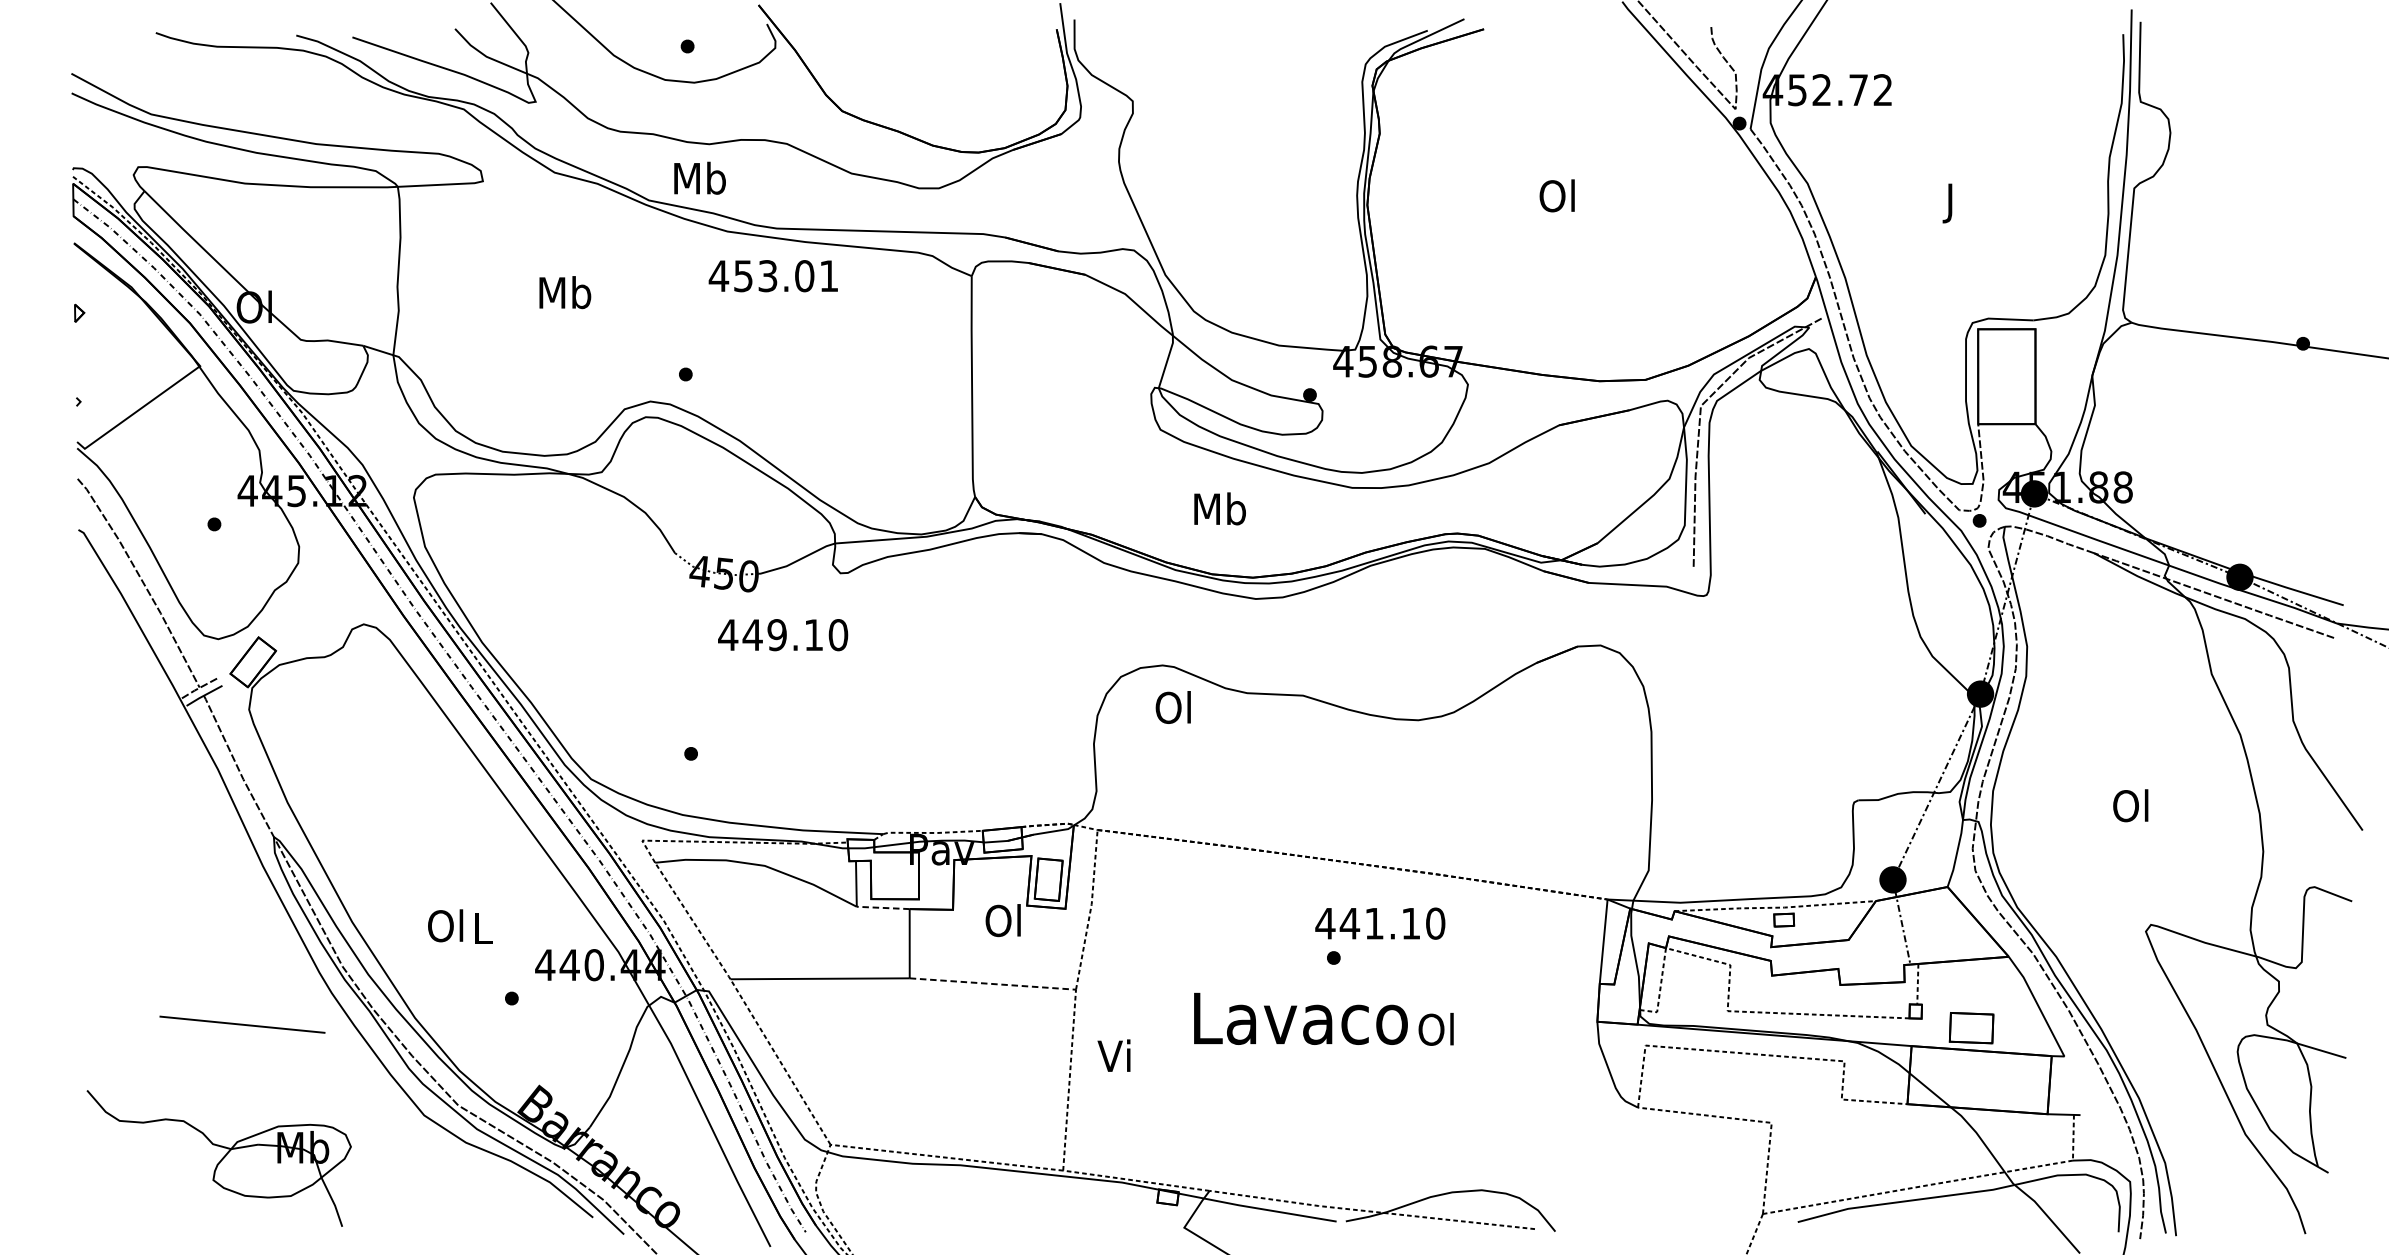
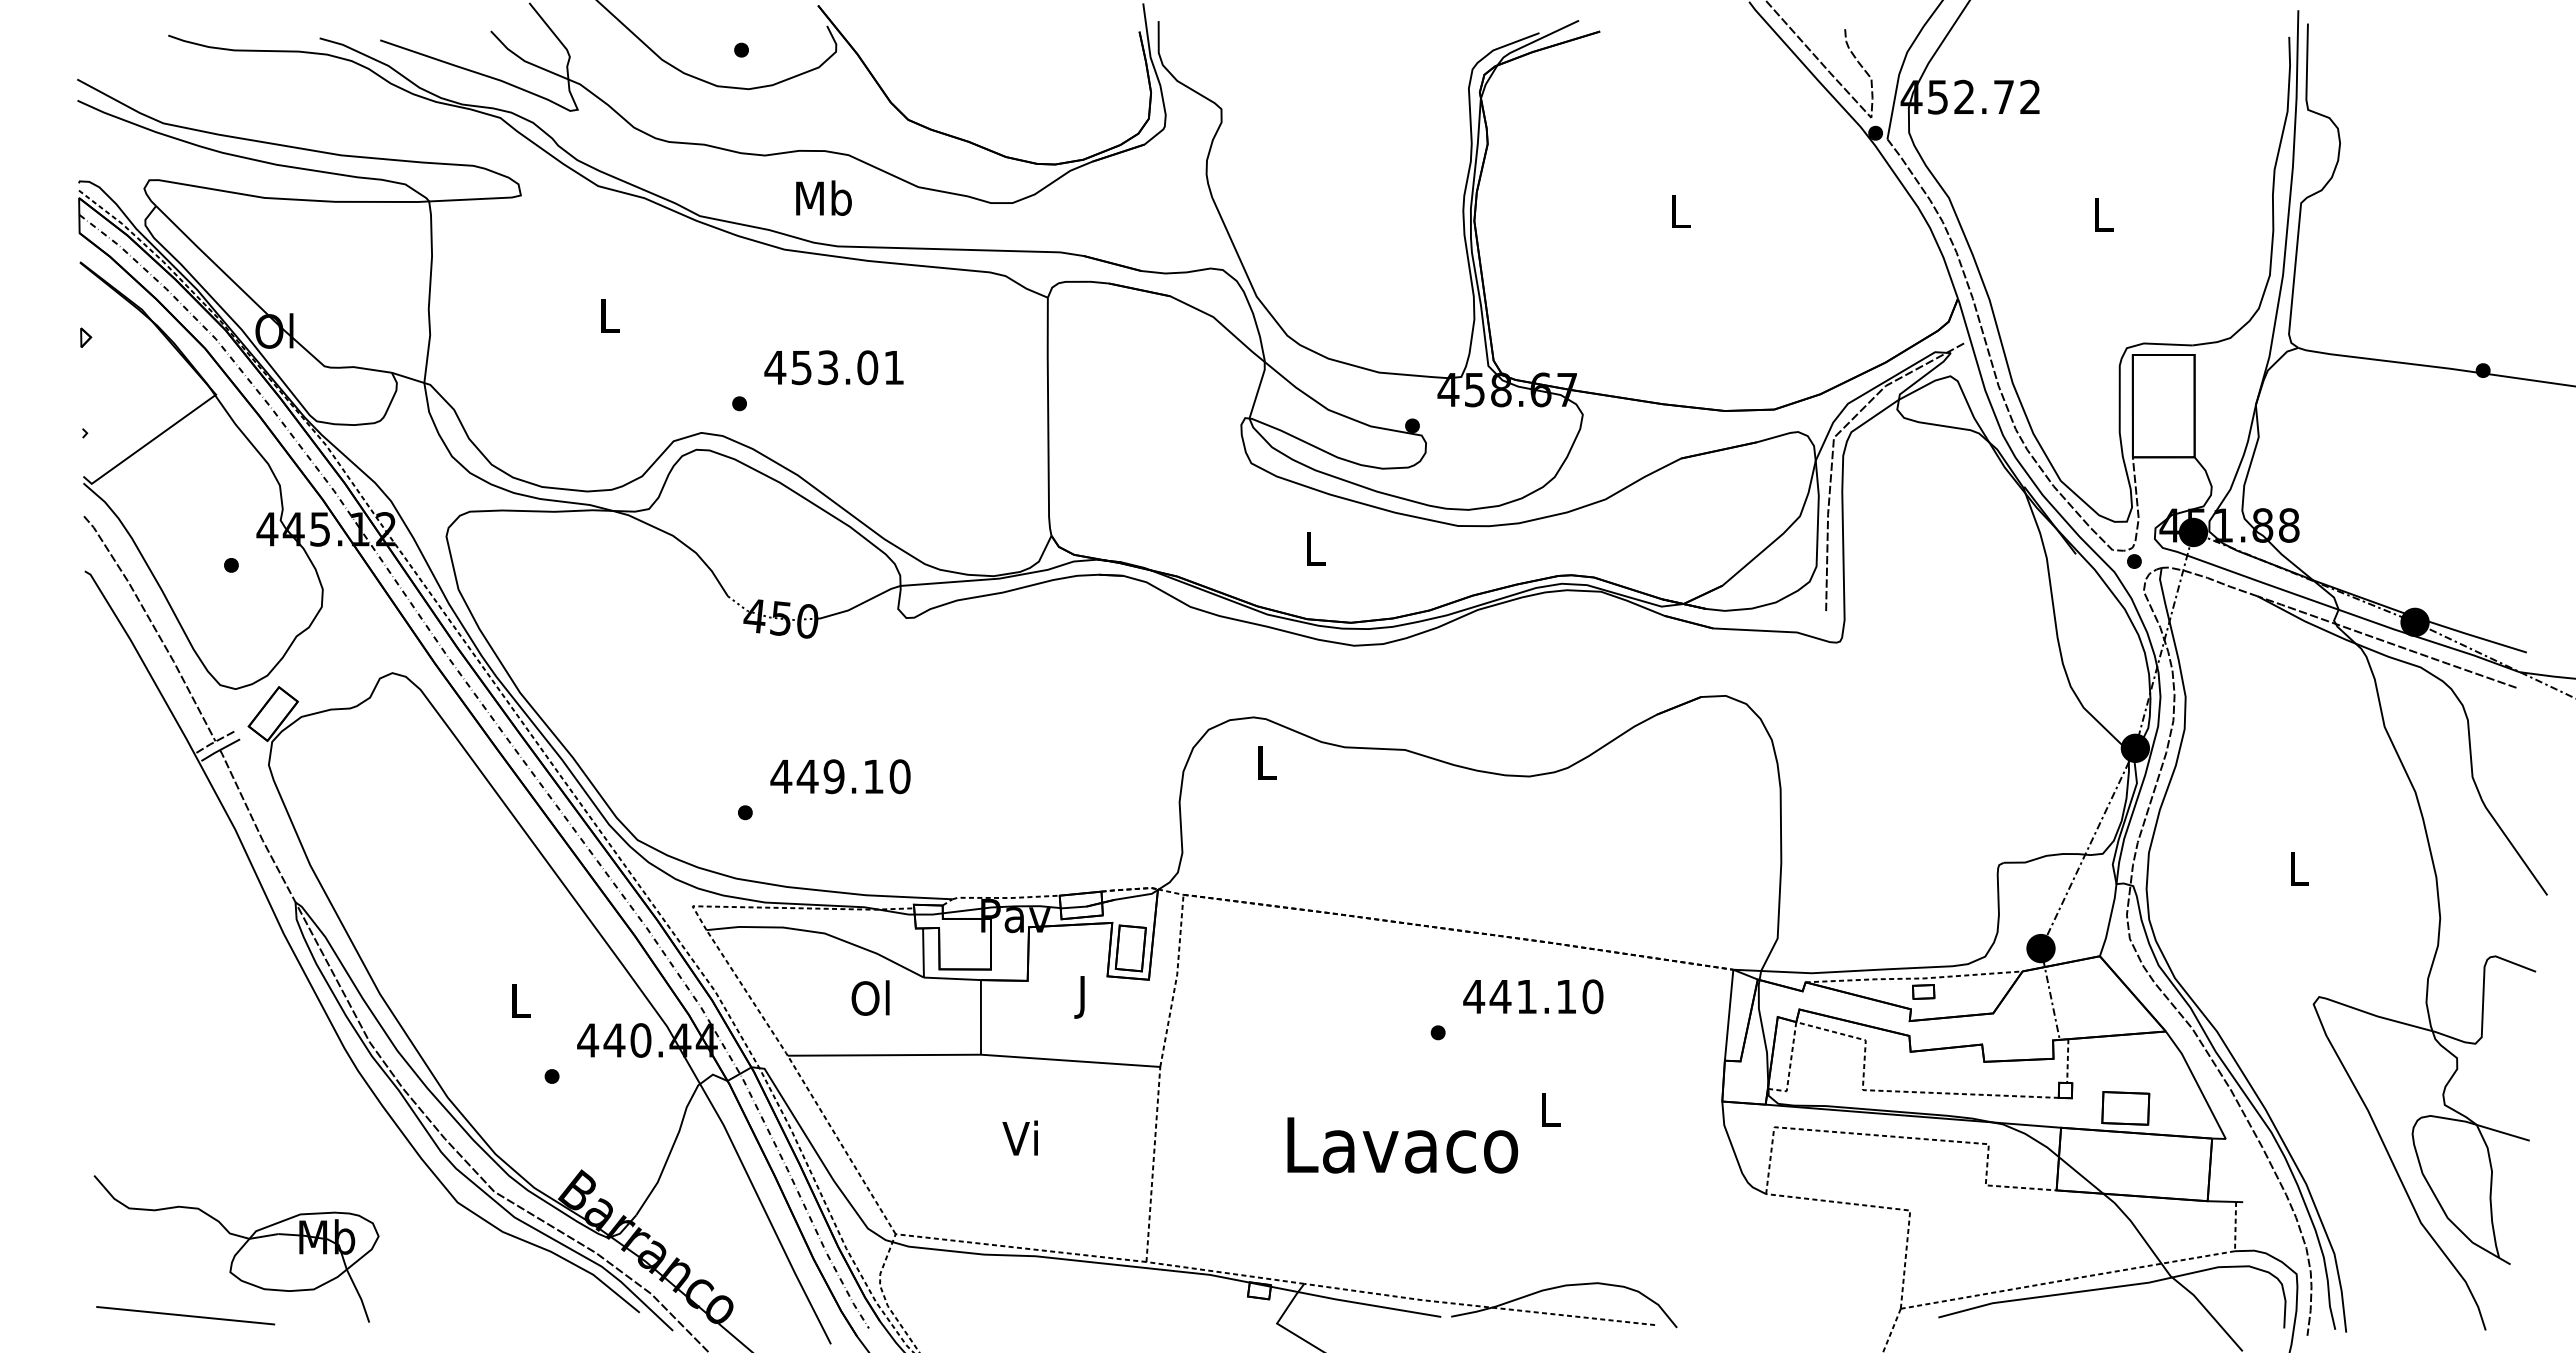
text: (699, 177) -> (823, 197), moved
text: (1556, 195) -> (1678, 210), Ol -> L
text: (1950, 203) -> (2103, 219), J -> L
text: (772, 275) -> (833, 367), moved
text: (565, 292) -> (609, 315), Mb -> L
text: (1220, 508) -> (1315, 548), Mb -> L
text: (783, 634) -> (840, 776), moved
text: (1173, 707) -> (1265, 762), Ol -> L
text: (2130, 805) -> (2297, 868), Ol -> L
line: (883, 907) -> (952, 978), dashed -> solid
text: (1380, 923) -> (1533, 996), moved
text: (1002, 924) -> (1081, 996), Ol -> J
text: (445, 925) -> (870, 997), moved
line: (992, 983) -> (1070, 1060), dashed -> solid
text: (1300, 1018) -> (1402, 1145), moved
line: (242, 1024) -> (185, 1315), moved
text: (1436, 1029) -> (1548, 1109), Ol -> L
text: (1113, 1055) -> (1019, 1137), moved

